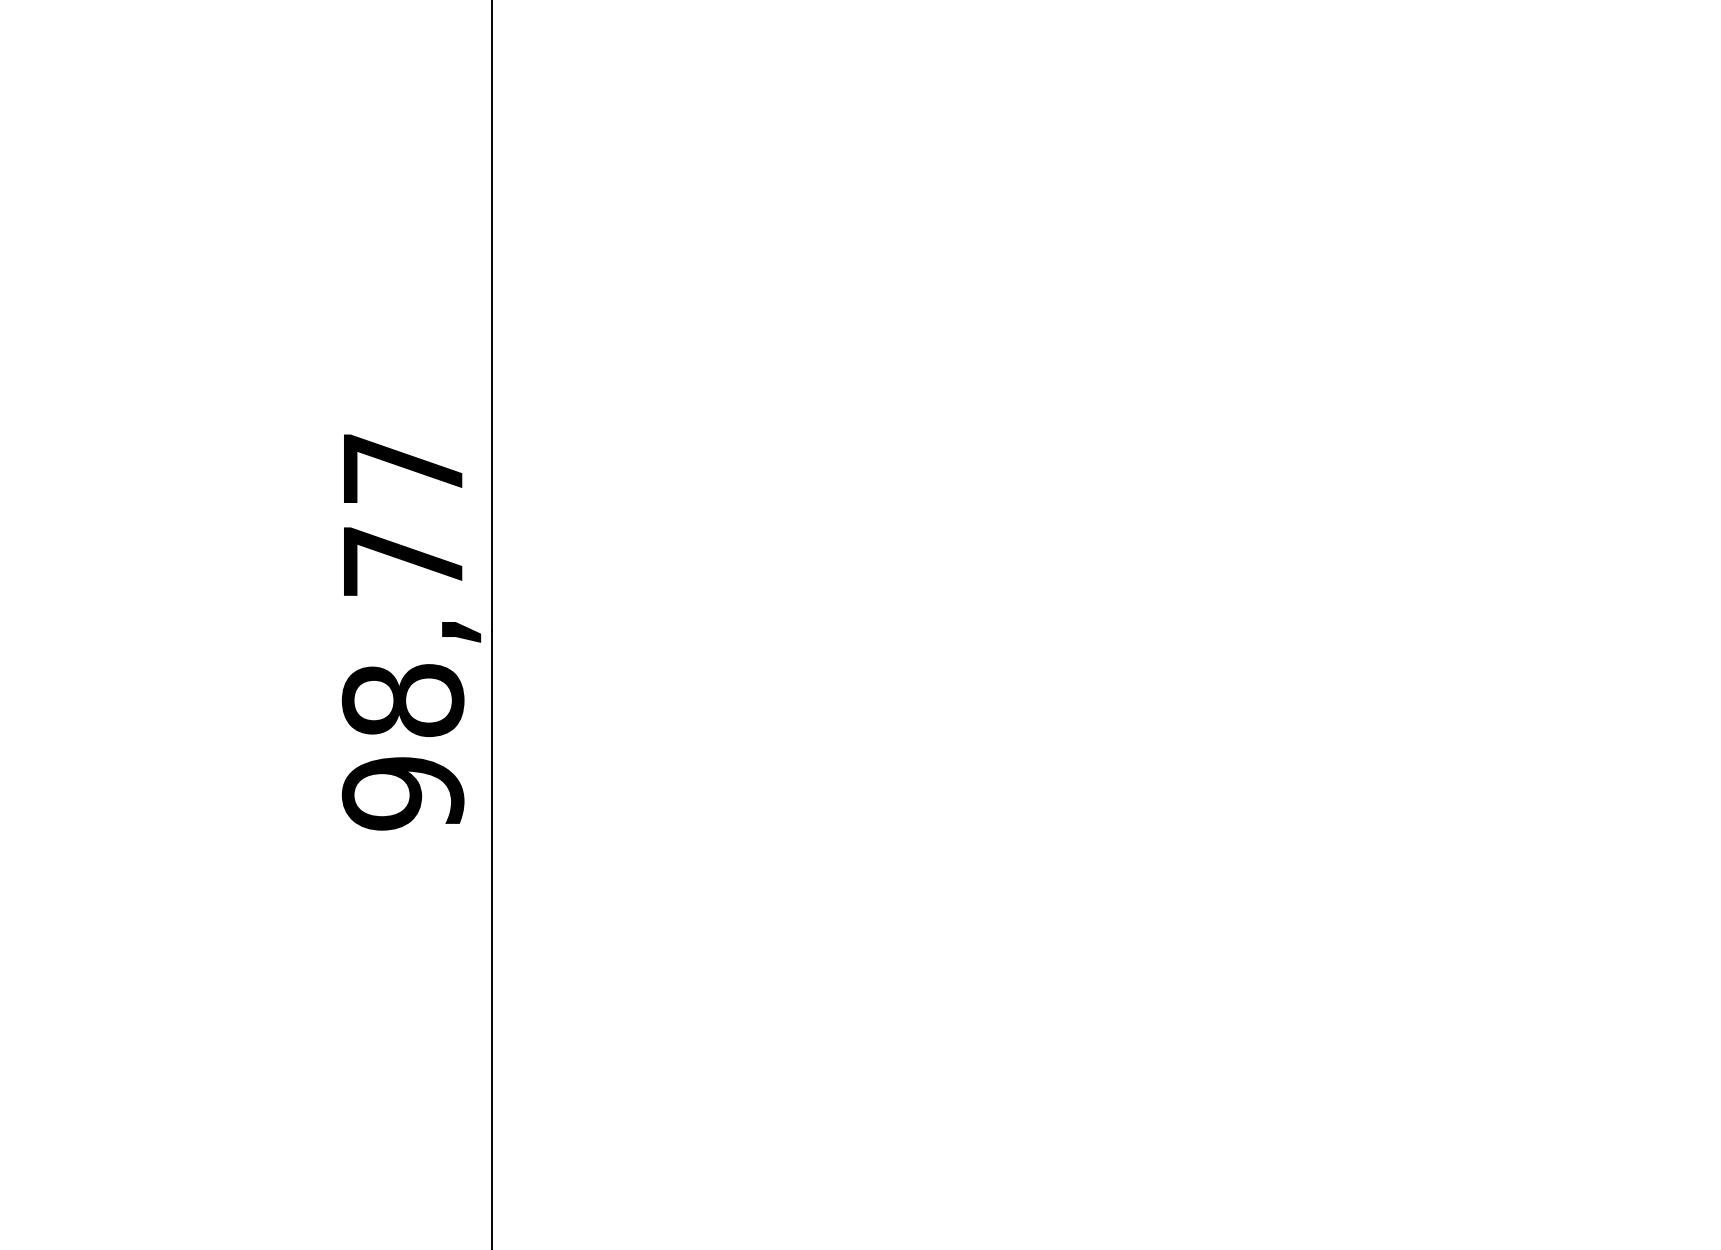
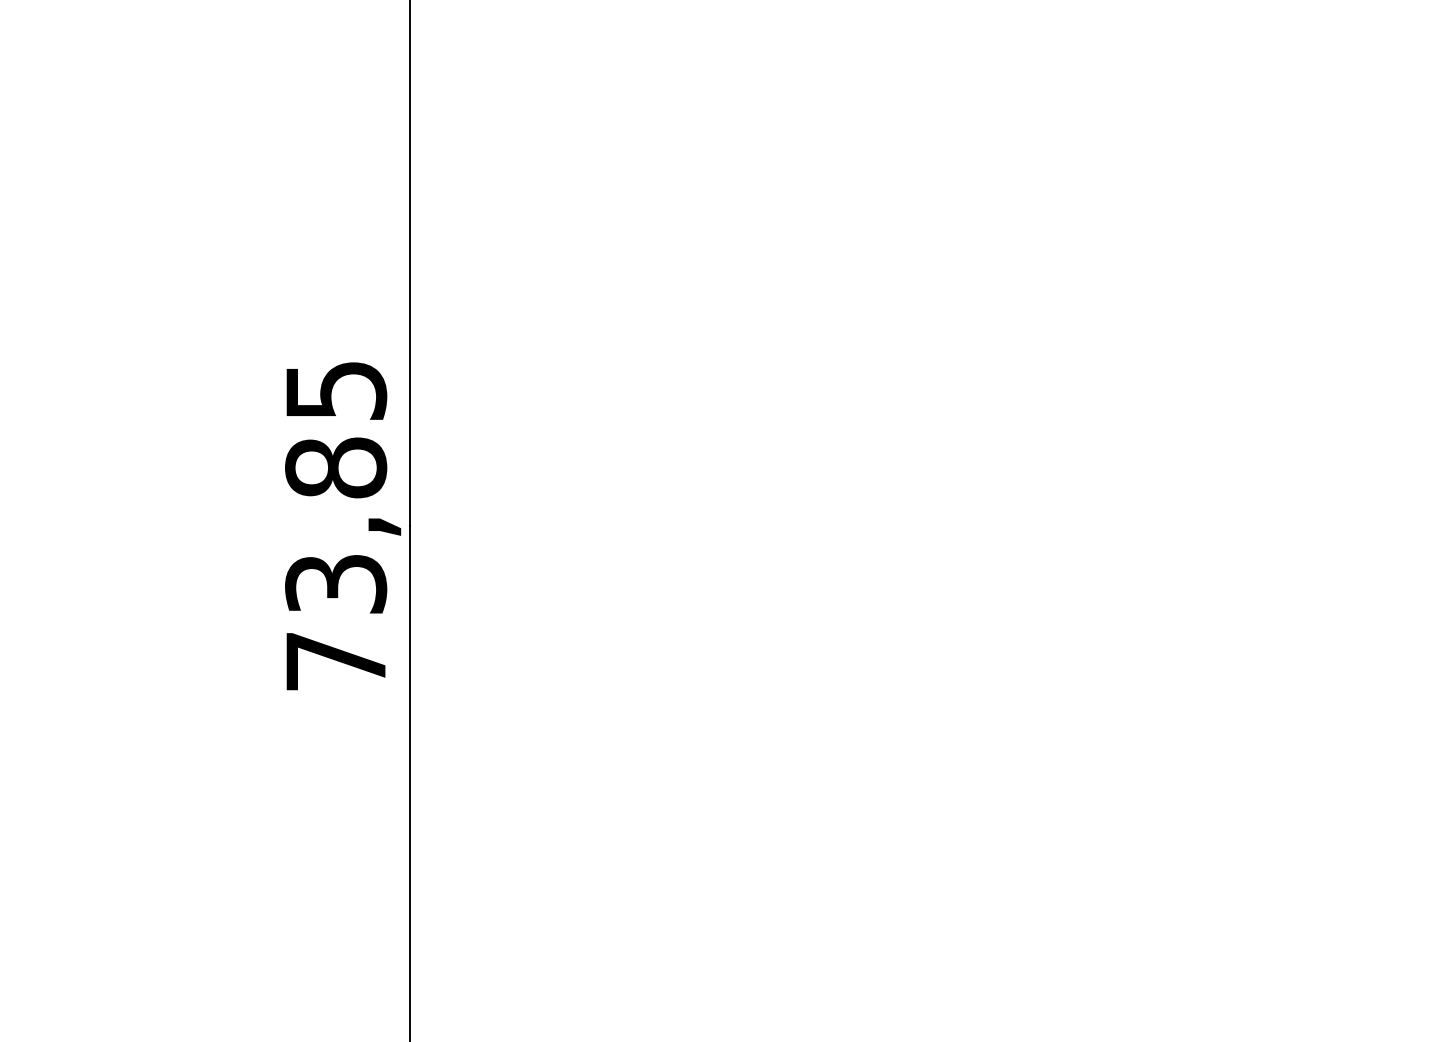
text: (402, 632) -> (335, 527), 98,77 -> 73,85

